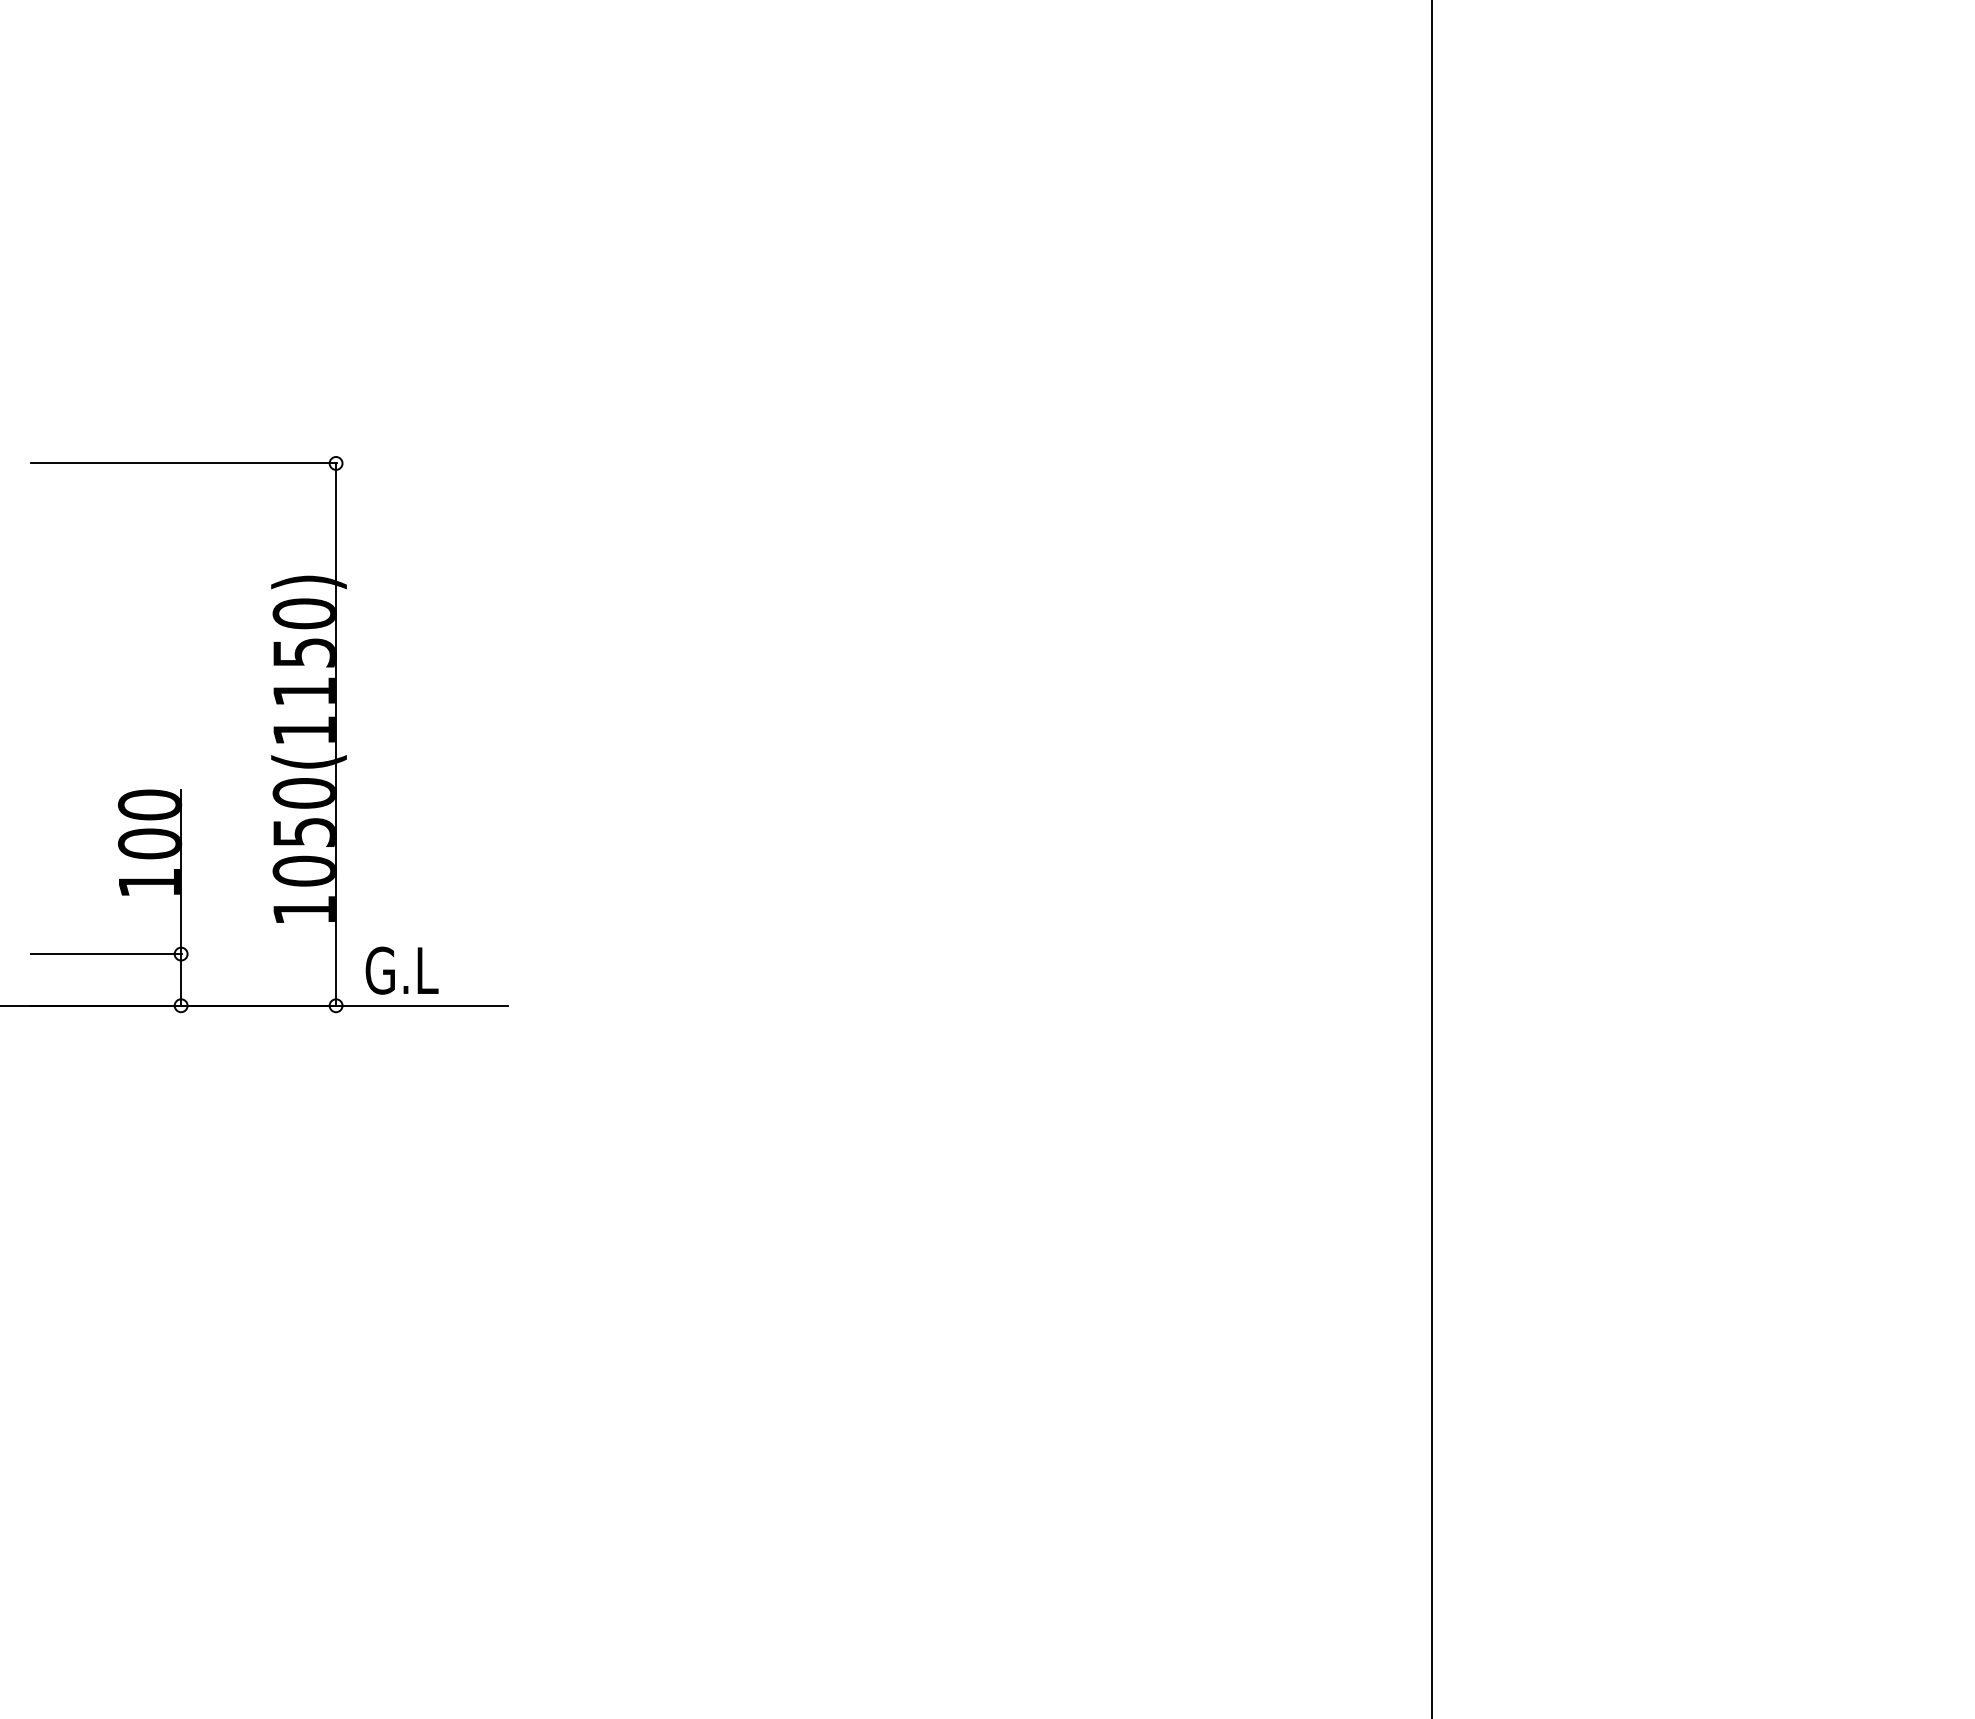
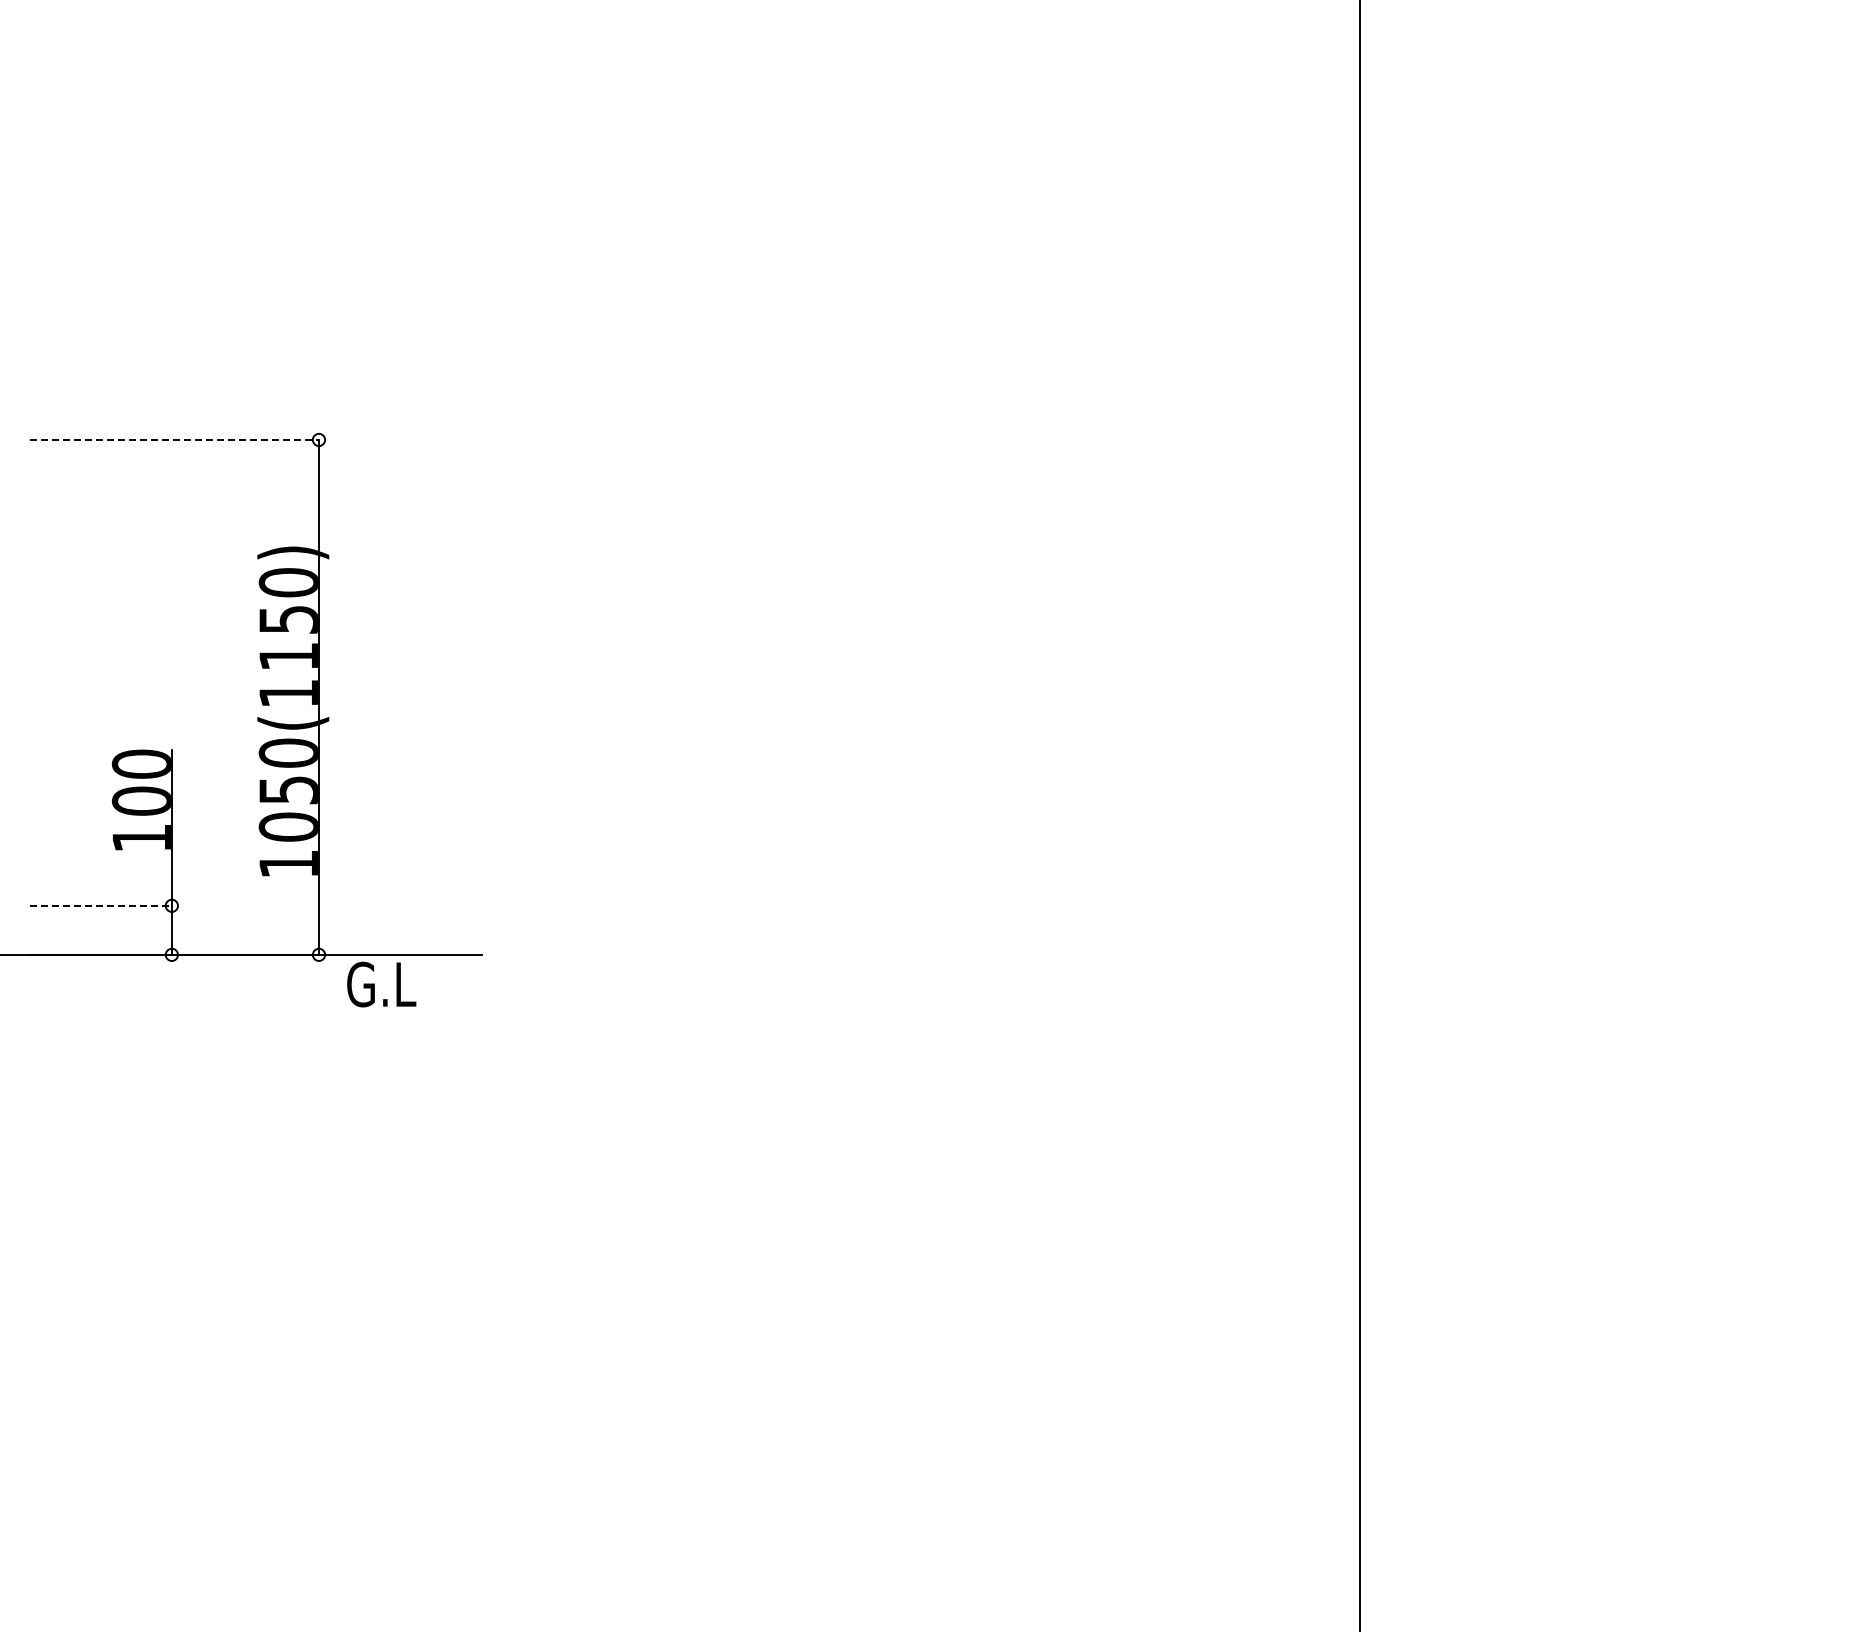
line: (183, 462) -> (174, 439), solid -> dashed
line: (107, 953) -> (101, 905), solid -> dashed
text: (401, 970) -> (381, 984), moved

